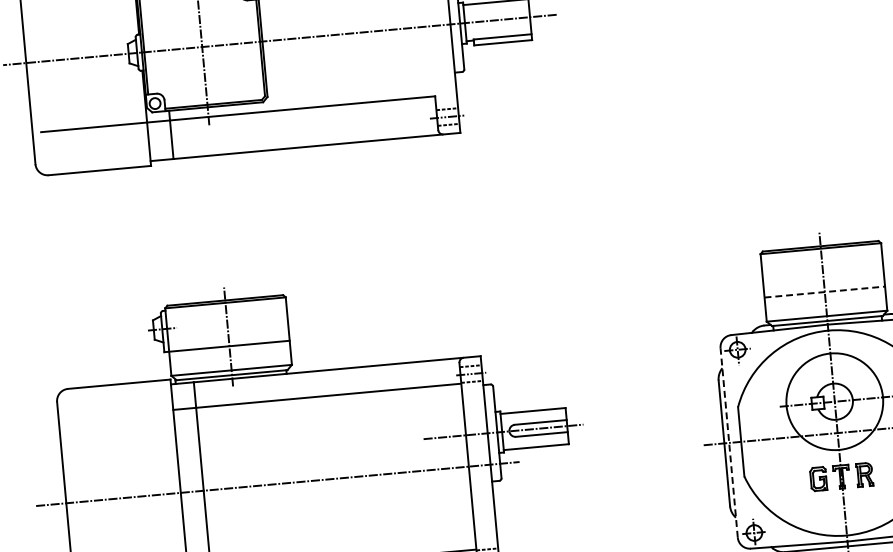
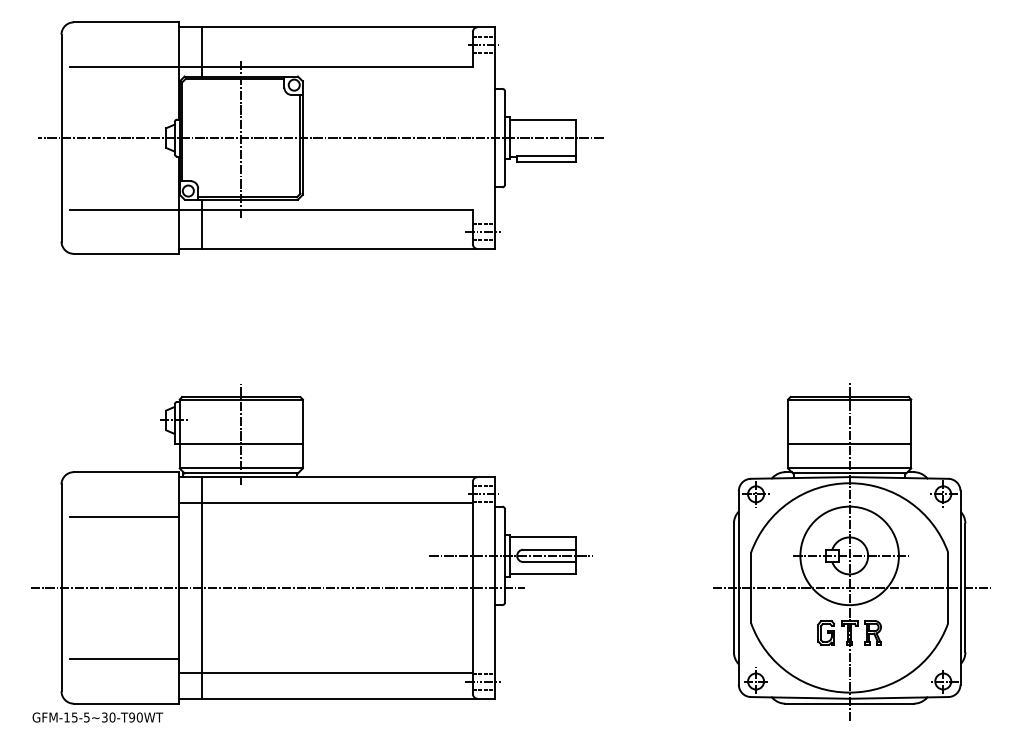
line: (824, 291) -> (849, 443), dashed -> solid
line: (121, 427) -> (124, 516), added
line: (728, 442) -> (738, 587), dashed -> solid

